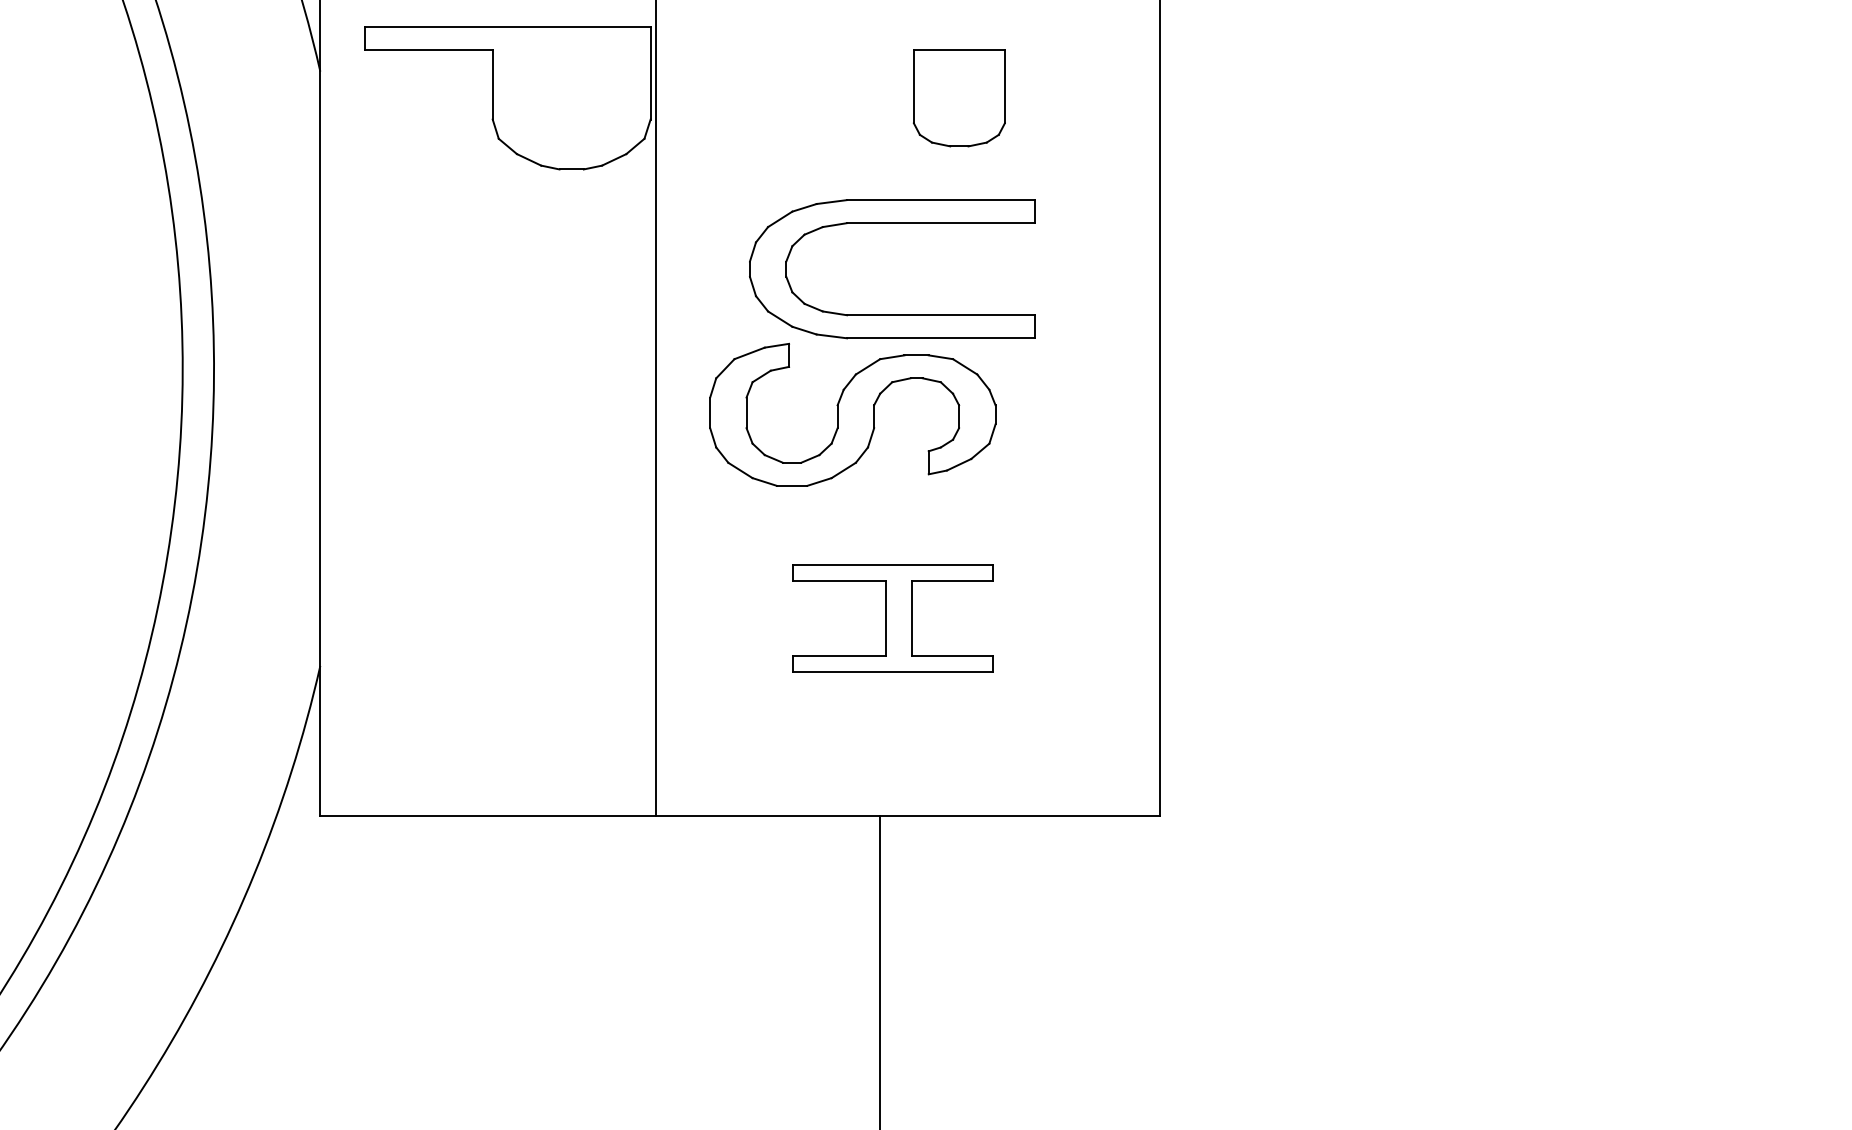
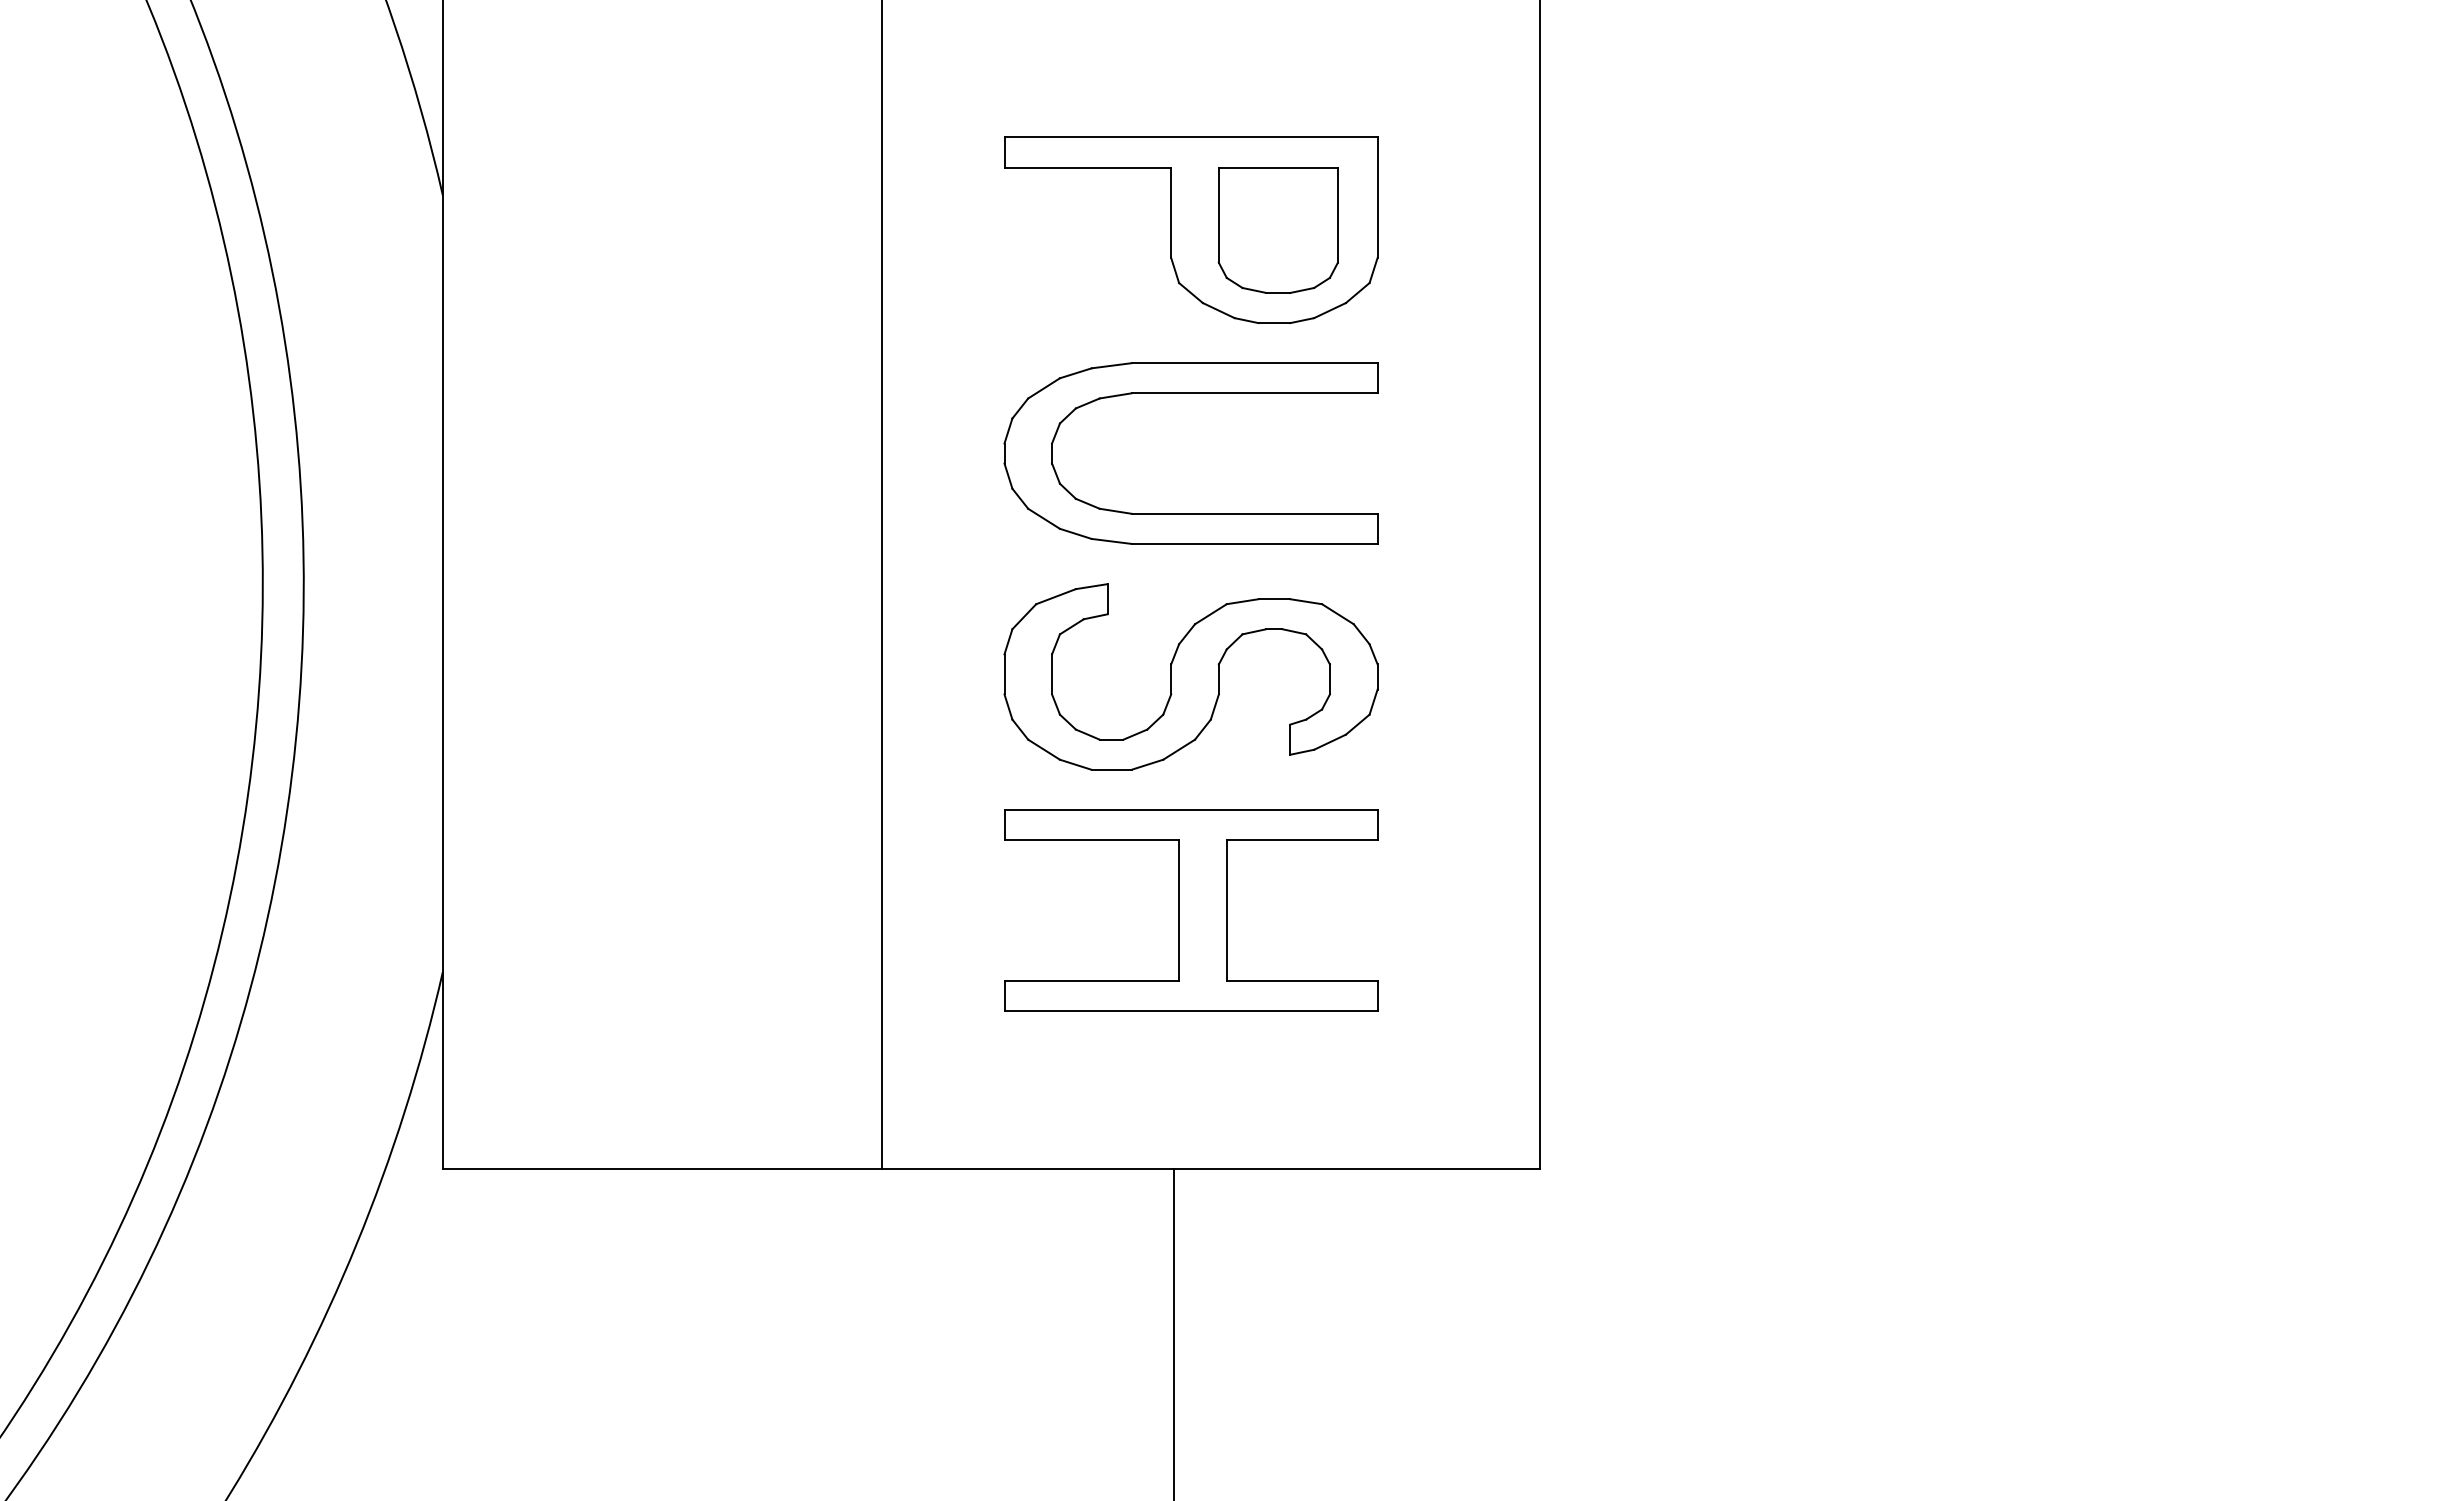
part: (508, 97) -> (1191, 229), moved
part: (852, 414) -> (1190, 676), moved
part: (892, 618) -> (1191, 910), size x1.43

